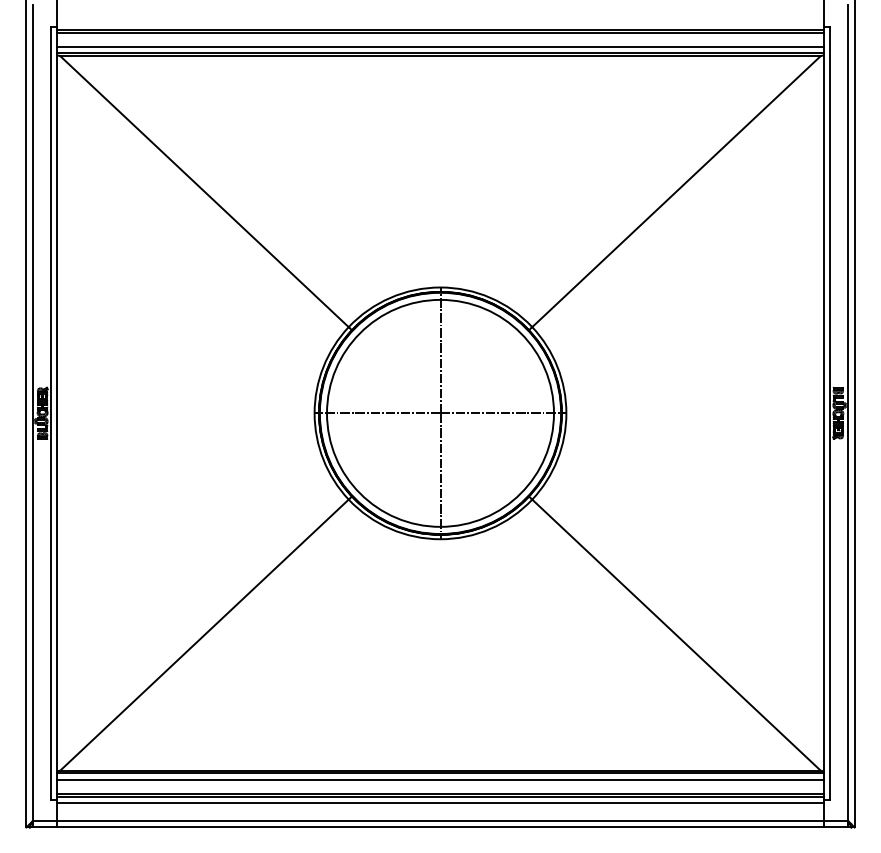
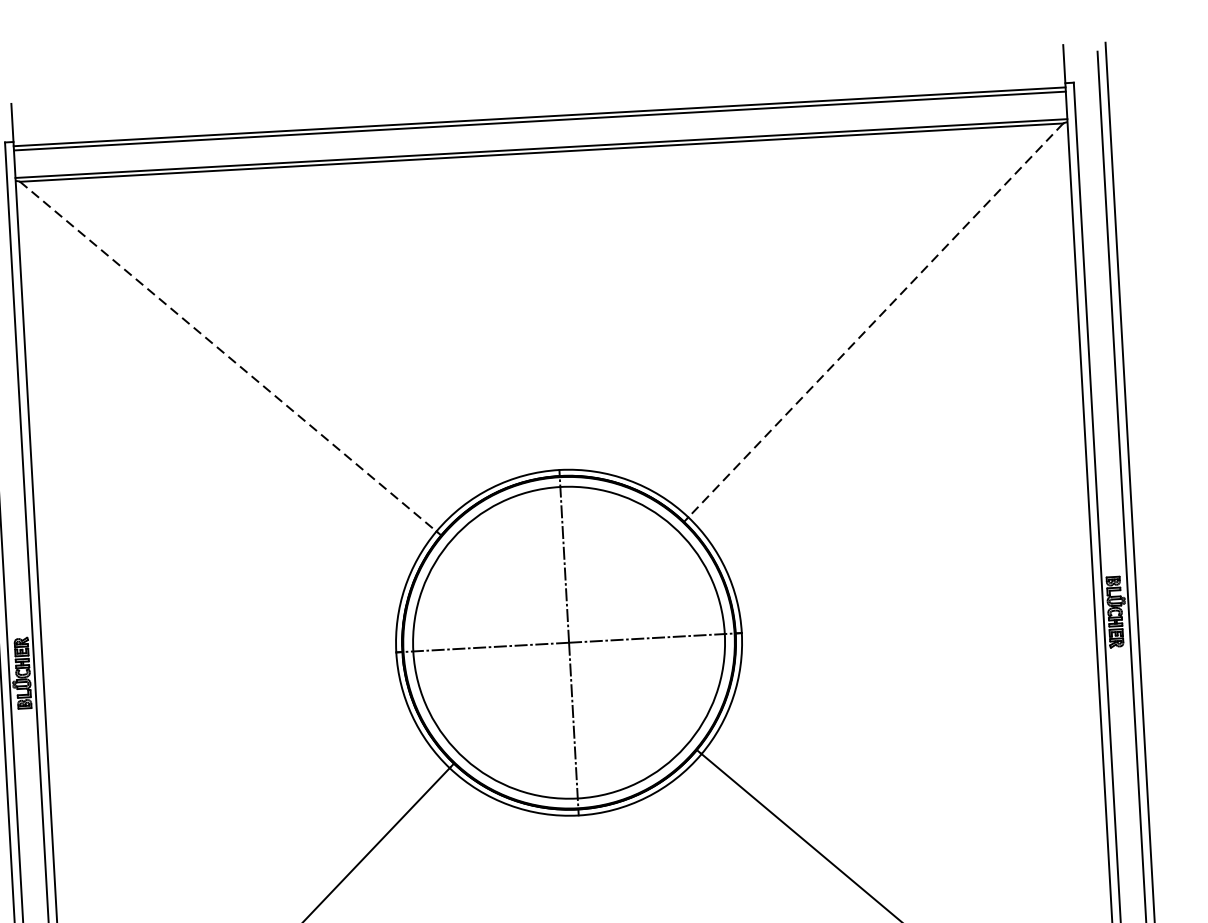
line: (440, 47) -> (541, 140), removed
line: (204, 191) -> (228, 356), solid -> dashed
line: (676, 191) -> (875, 320), solid -> dashed

